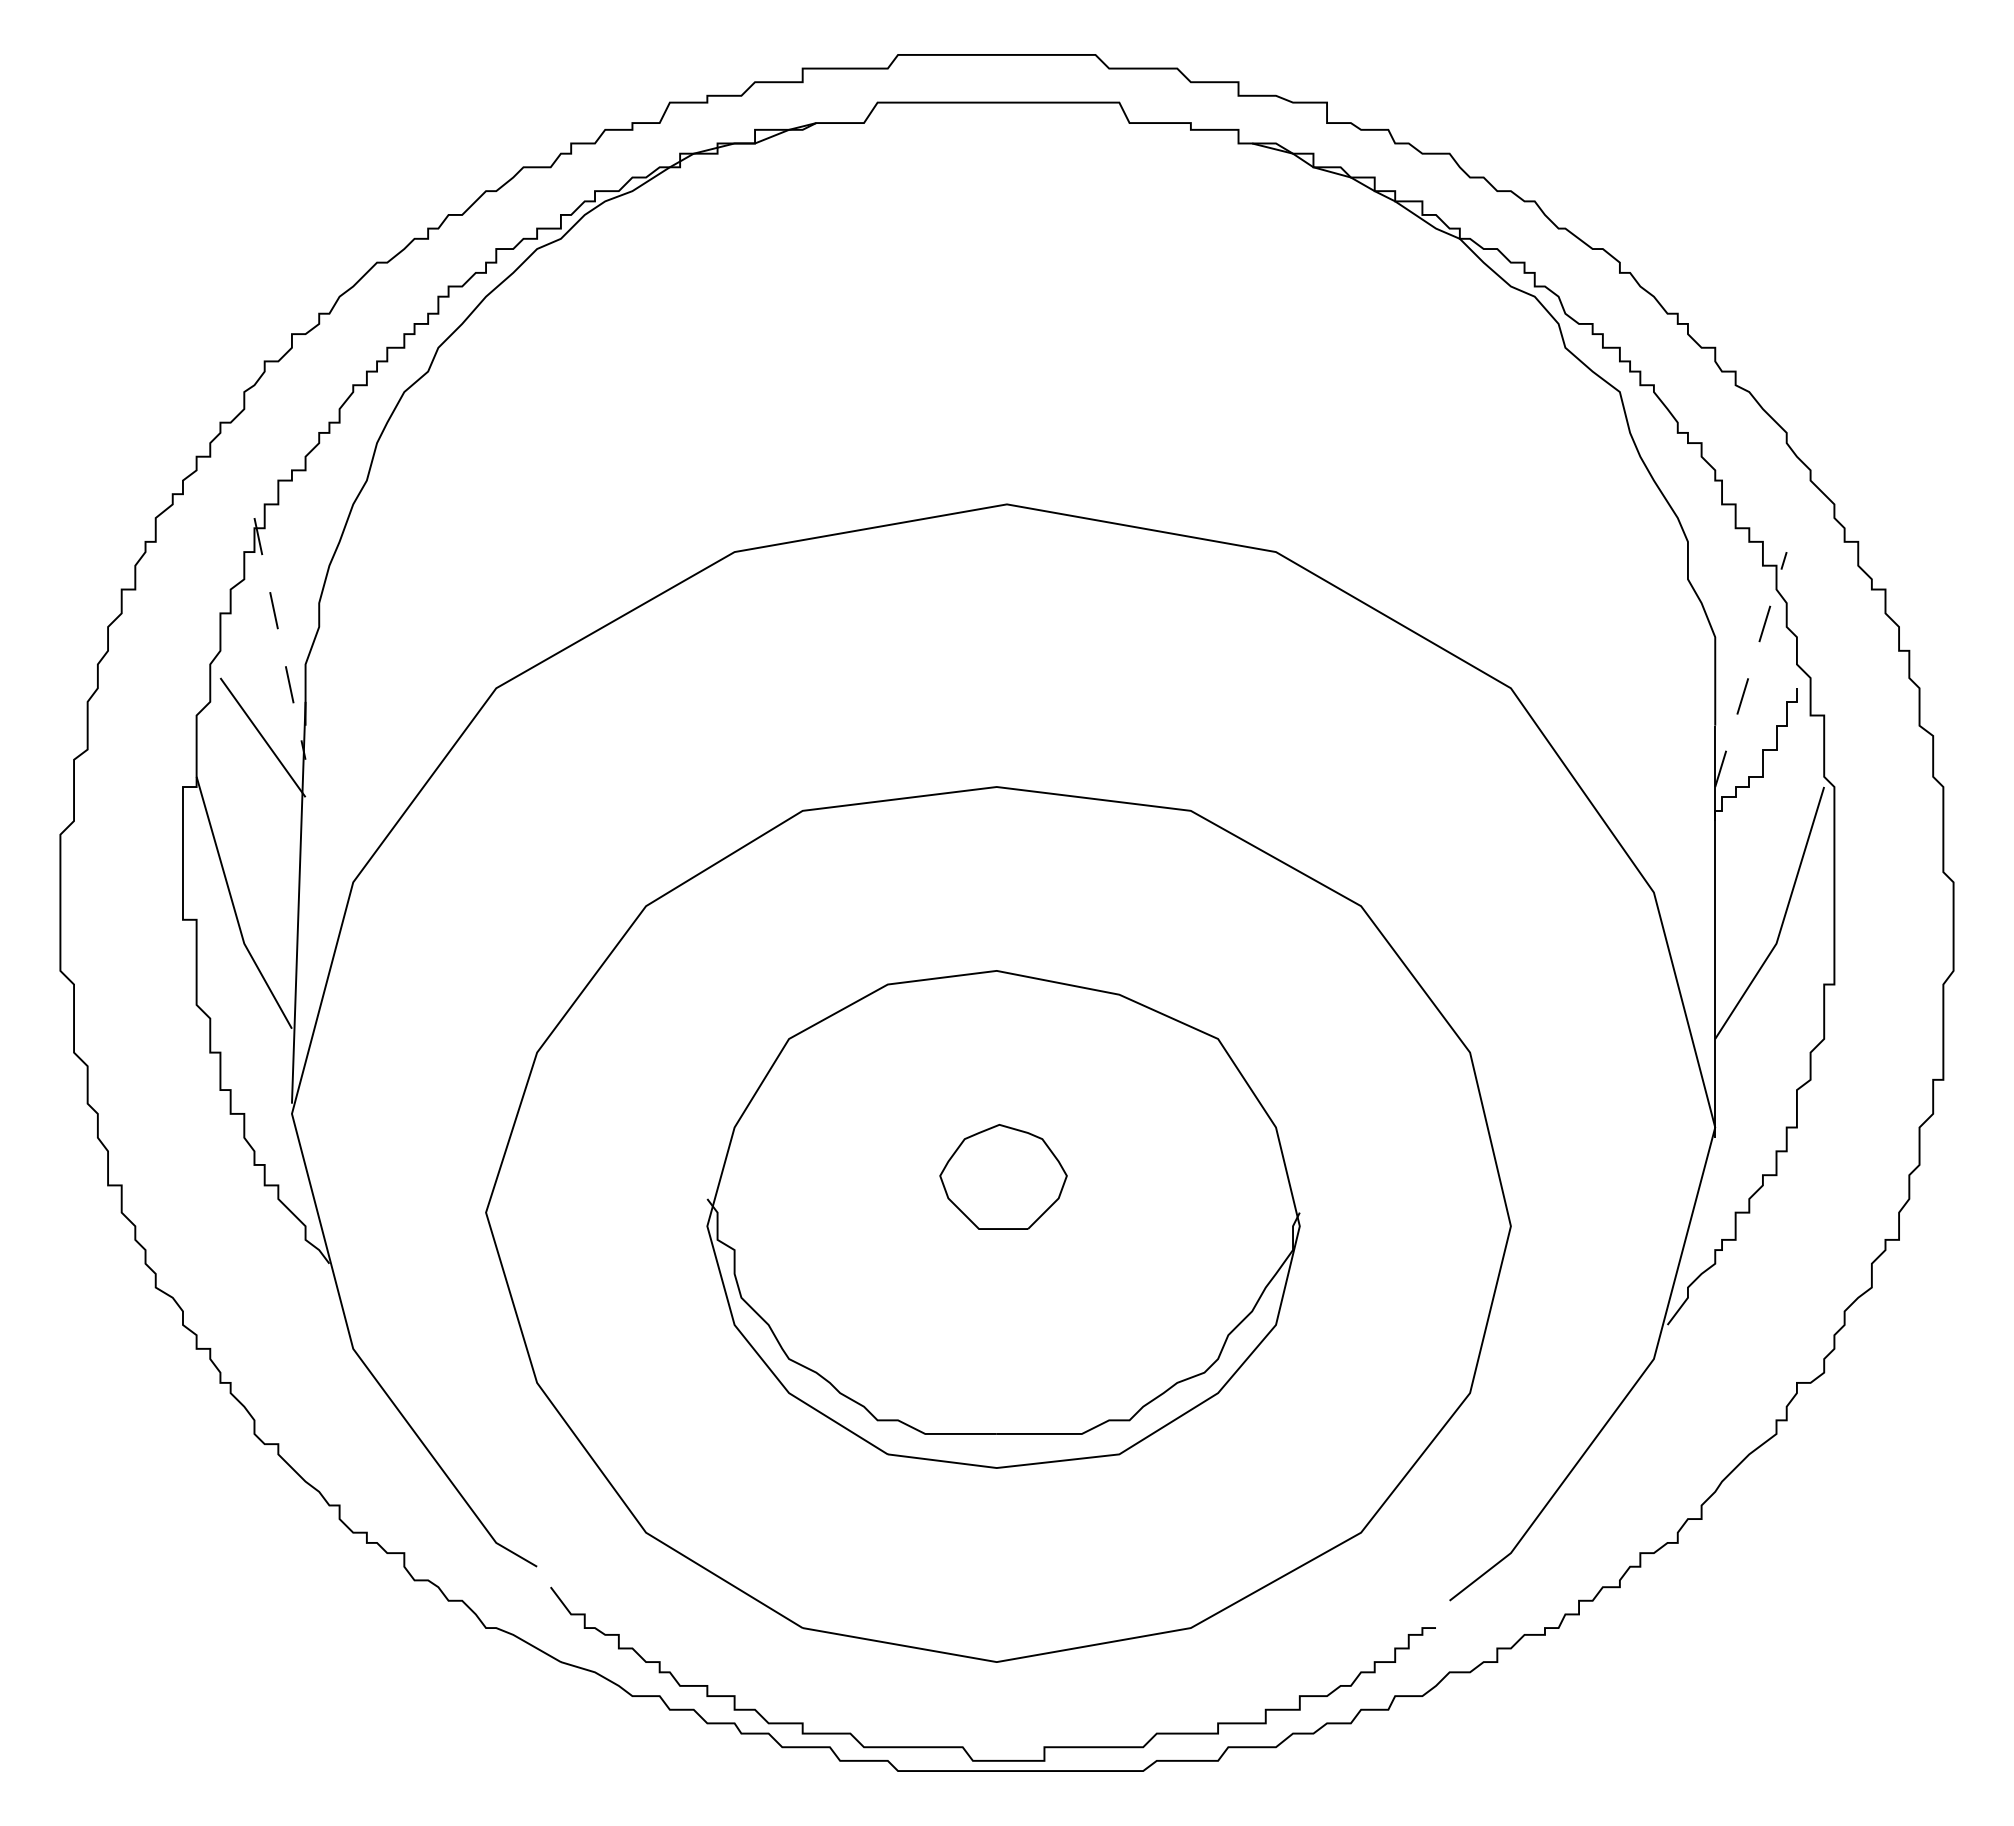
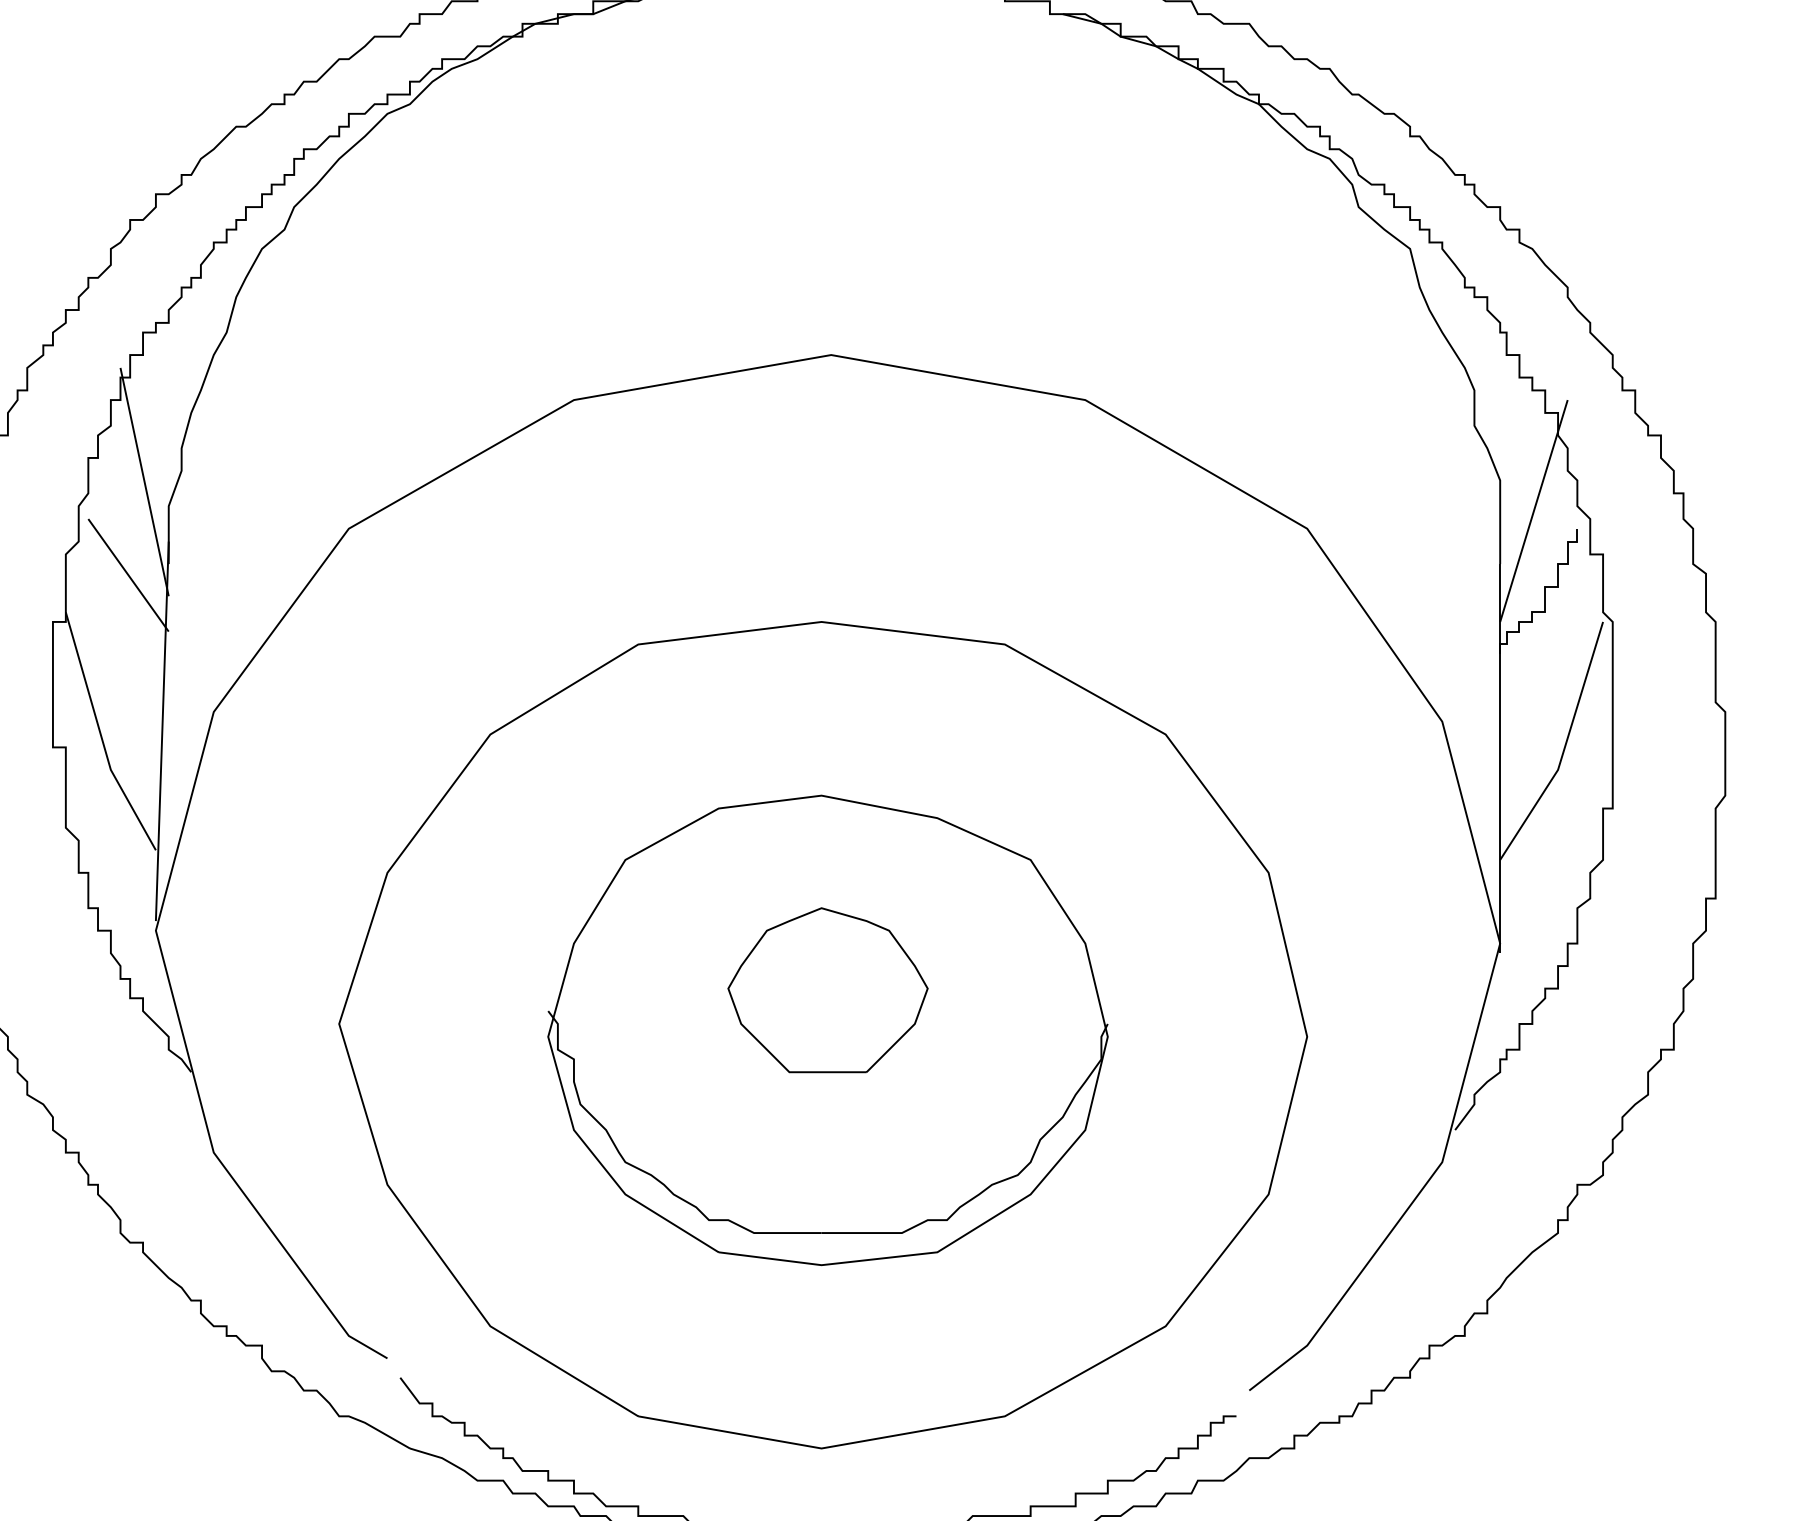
line: (280, 638) -> (145, 481), dashed -> solid
line: (1750, 669) -> (1533, 510), dashed -> solid
part: (1003, 1176) -> (827, 989), size x1.67

